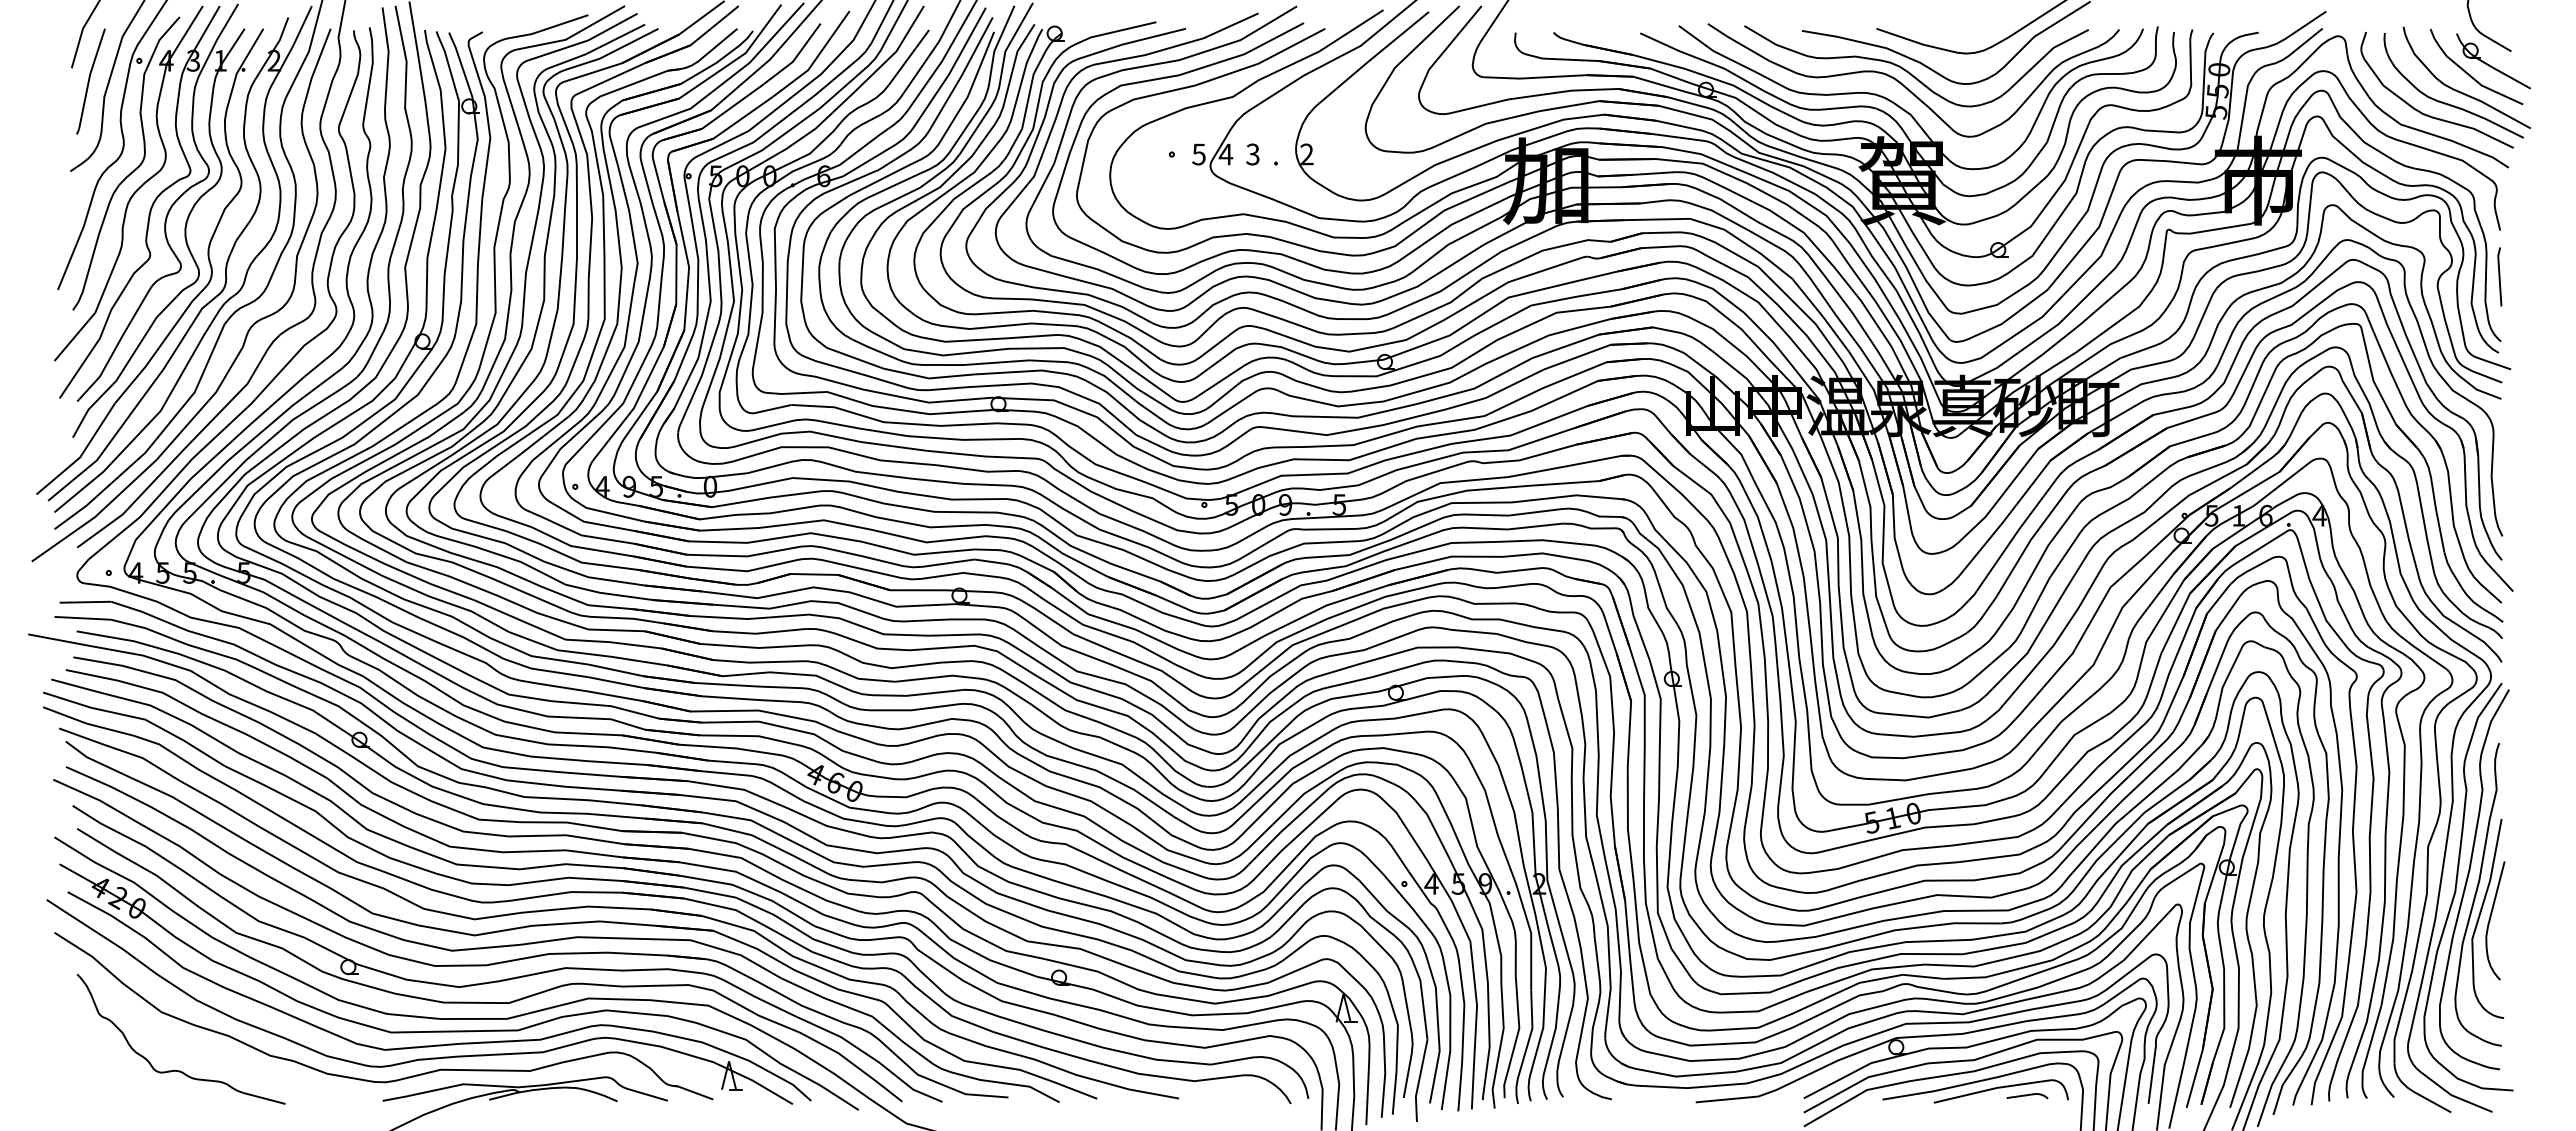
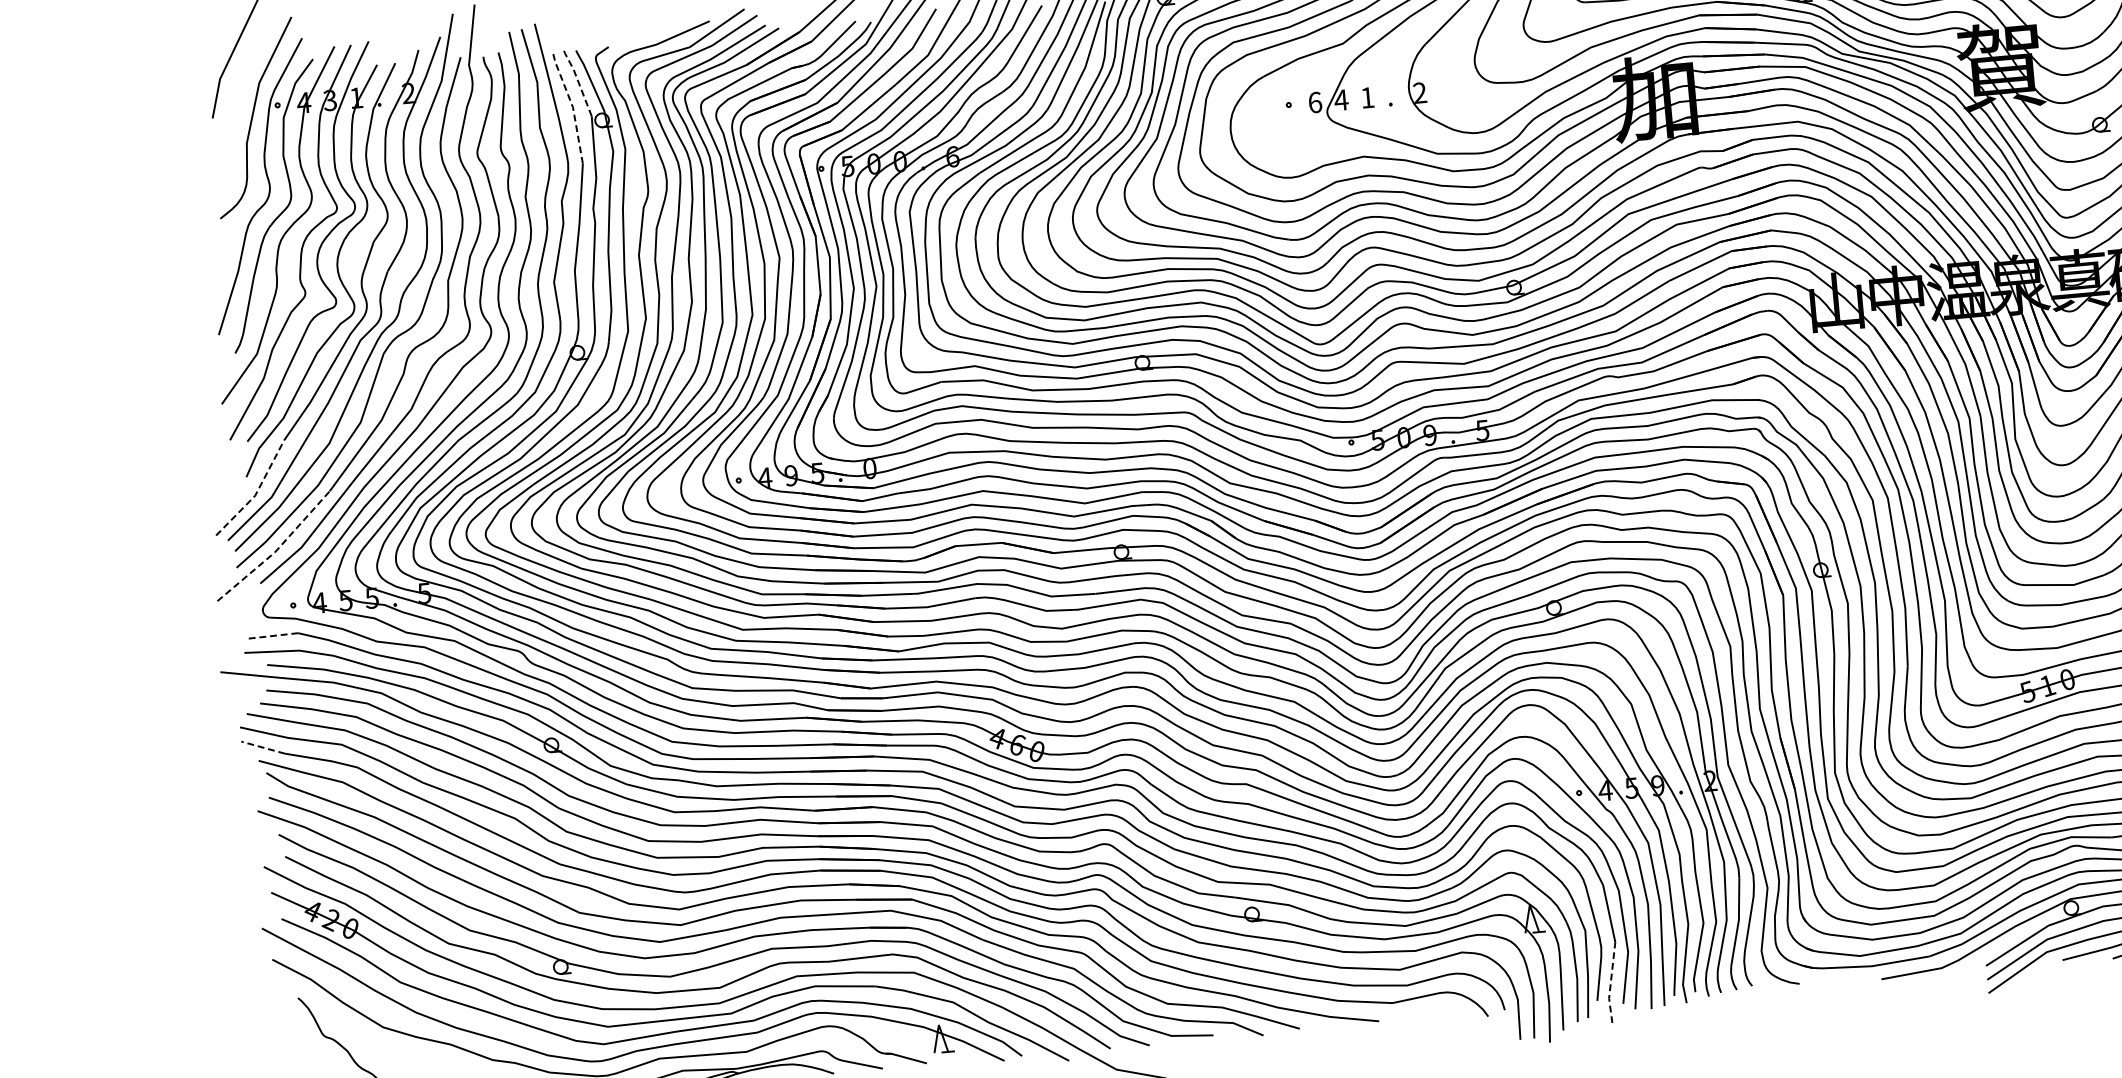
line: (448, 63) -> (578, 80), solid -> dashed
part: (90, 81) -> (232, 129), removed
line: (440, 88) -> (572, 105), solid -> dashed
text: (1198, 154) -> (1314, 102), 5 -> 6
text: (1252, 154) -> (1367, 97), 3 -> 1
line: (81, 454) -> (256, 492), solid -> dashed
line: (97, 515) -> (277, 550), solid -> dashed
line: (85, 602) -> (273, 636), solid -> dashed
line: (64, 715) -> (262, 747), solid -> dashed
line: (1419, 1080) -> (1611, 982), solid -> dashed

